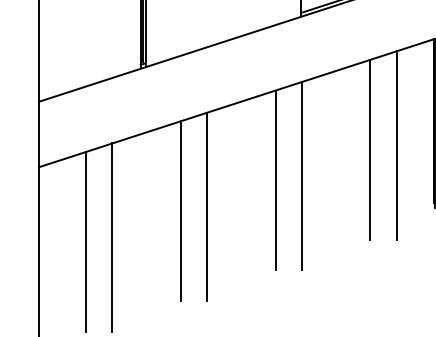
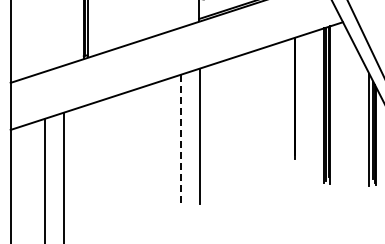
line: (396, 144) -> (267, 113), removed
line: (369, 148) -> (248, 116), removed
line: (275, 180) -> (180, 139), solid -> dashed
line: (206, 206) -> (131, 158), removed
line: (180, 211) -> (112, 161), removed

